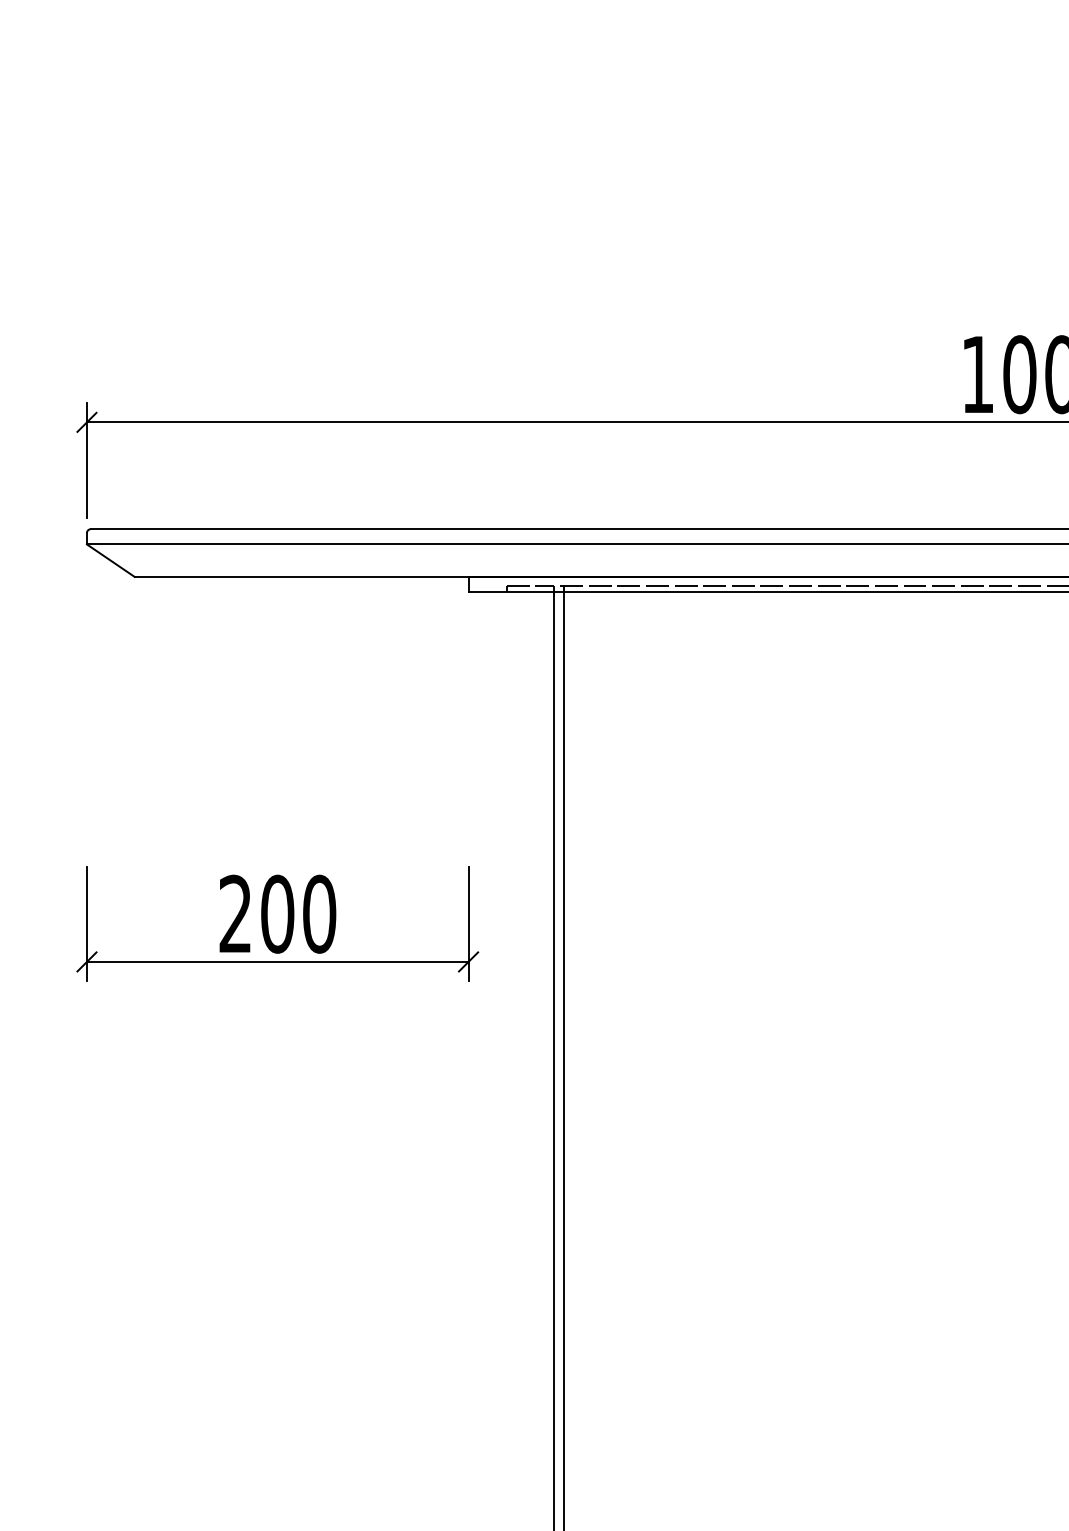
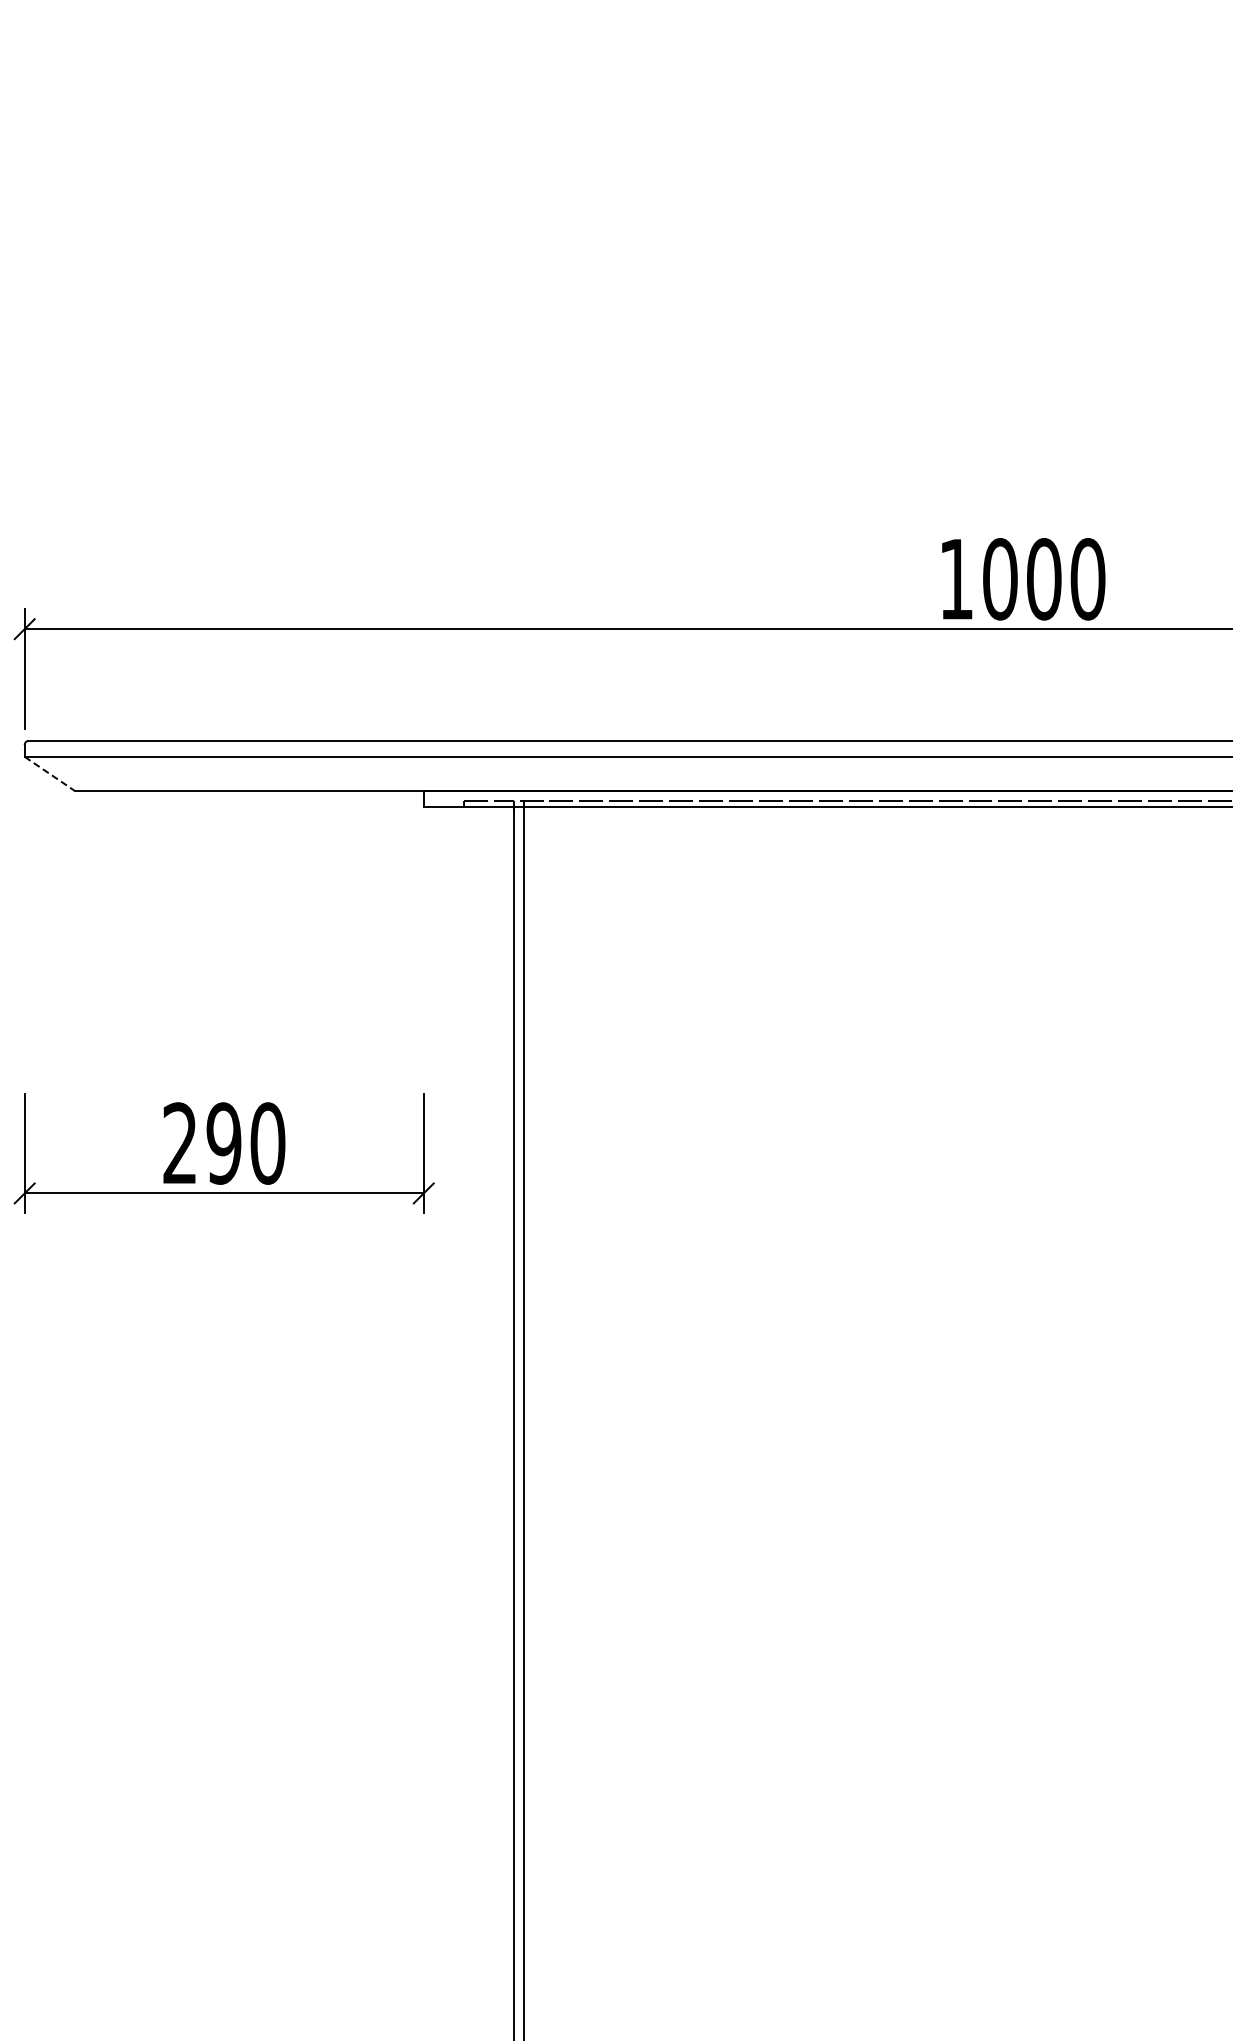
line: (111, 561) -> (50, 774), solid -> dashed
text: (277, 914) -> (223, 1143), 200 -> 290

